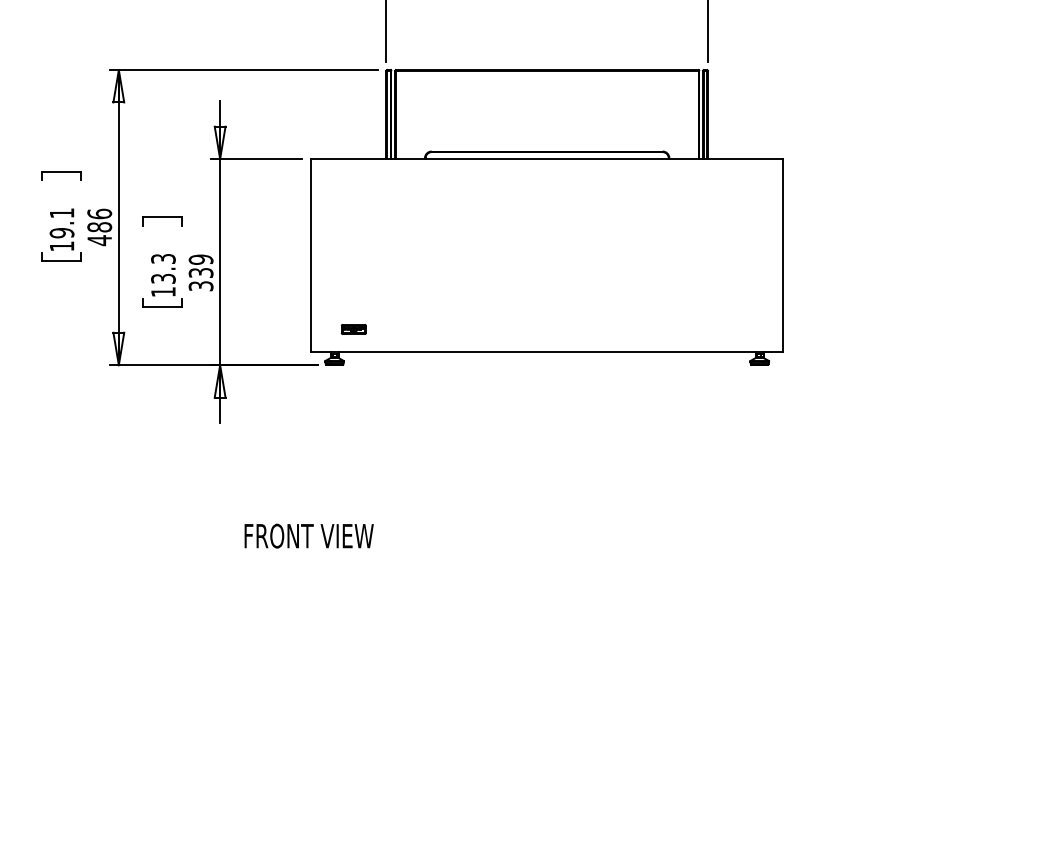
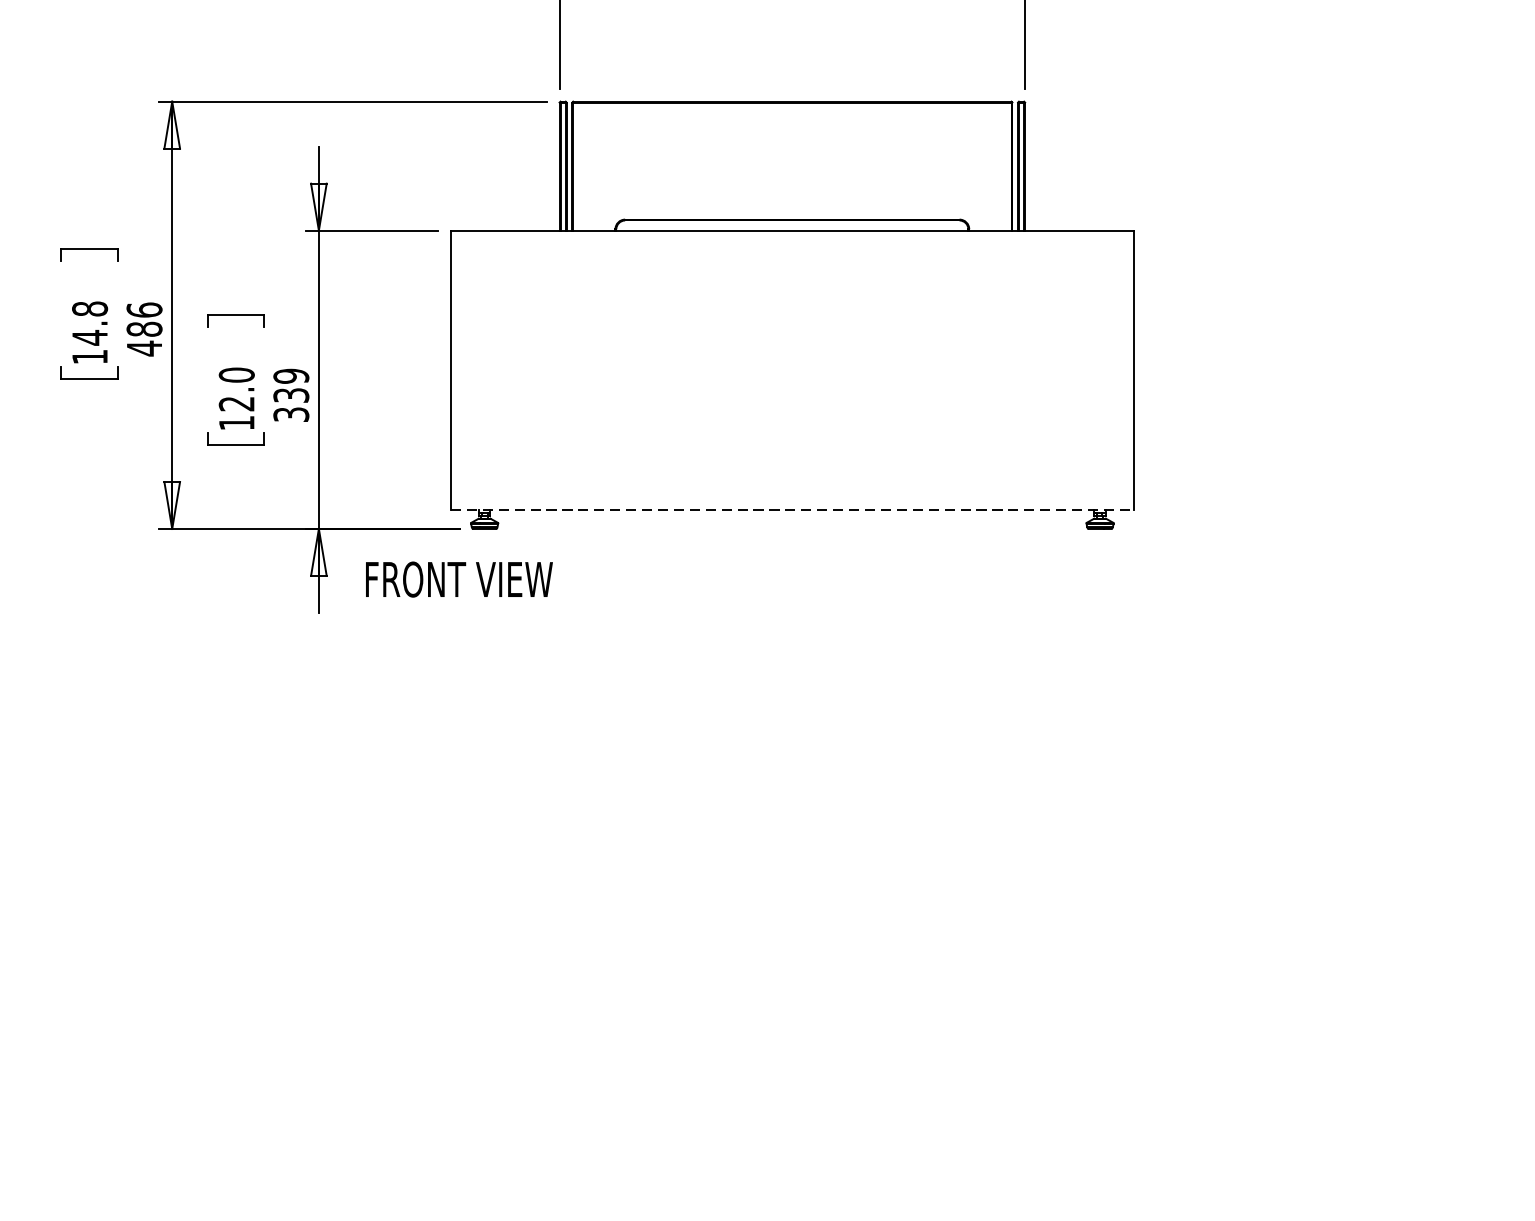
text: (61, 223) -> (89, 323), 19.1 -> 14.8
text: (163, 268) -> (236, 388), 13.3 -> 12.0
part: (353, 329) -> (511, 477), removed
line: (547, 352) -> (792, 510), solid -> dashed
text: (308, 535) -> (458, 578), moved

